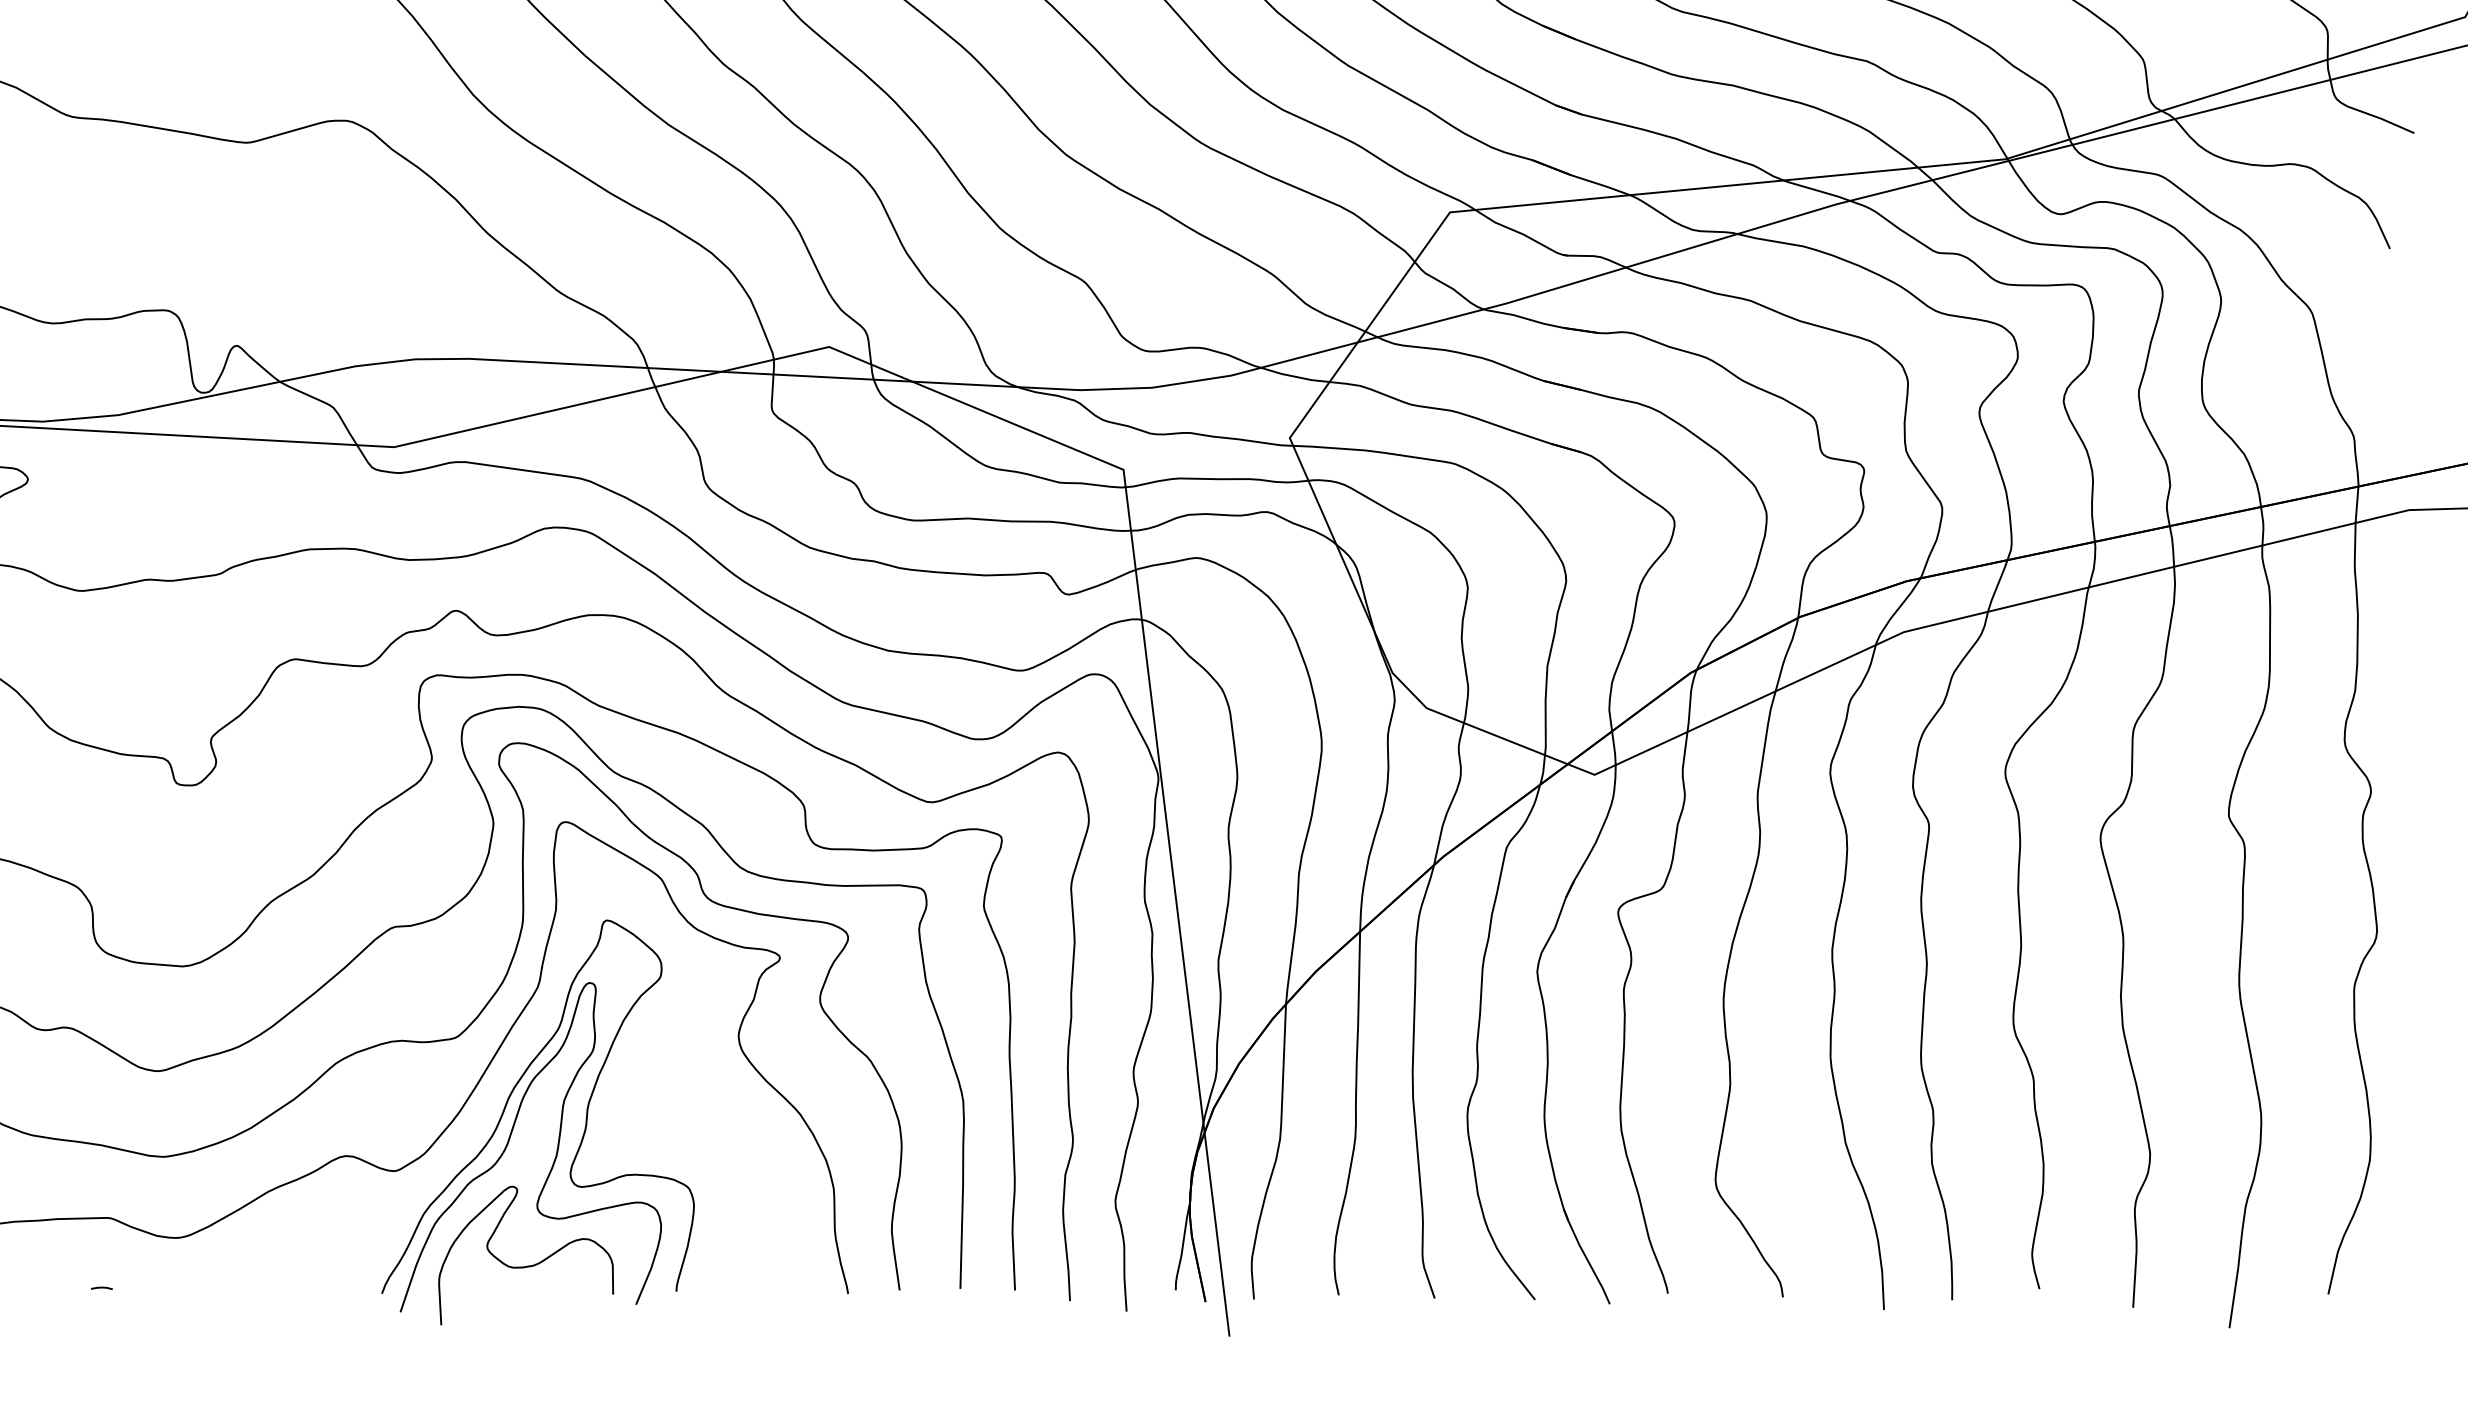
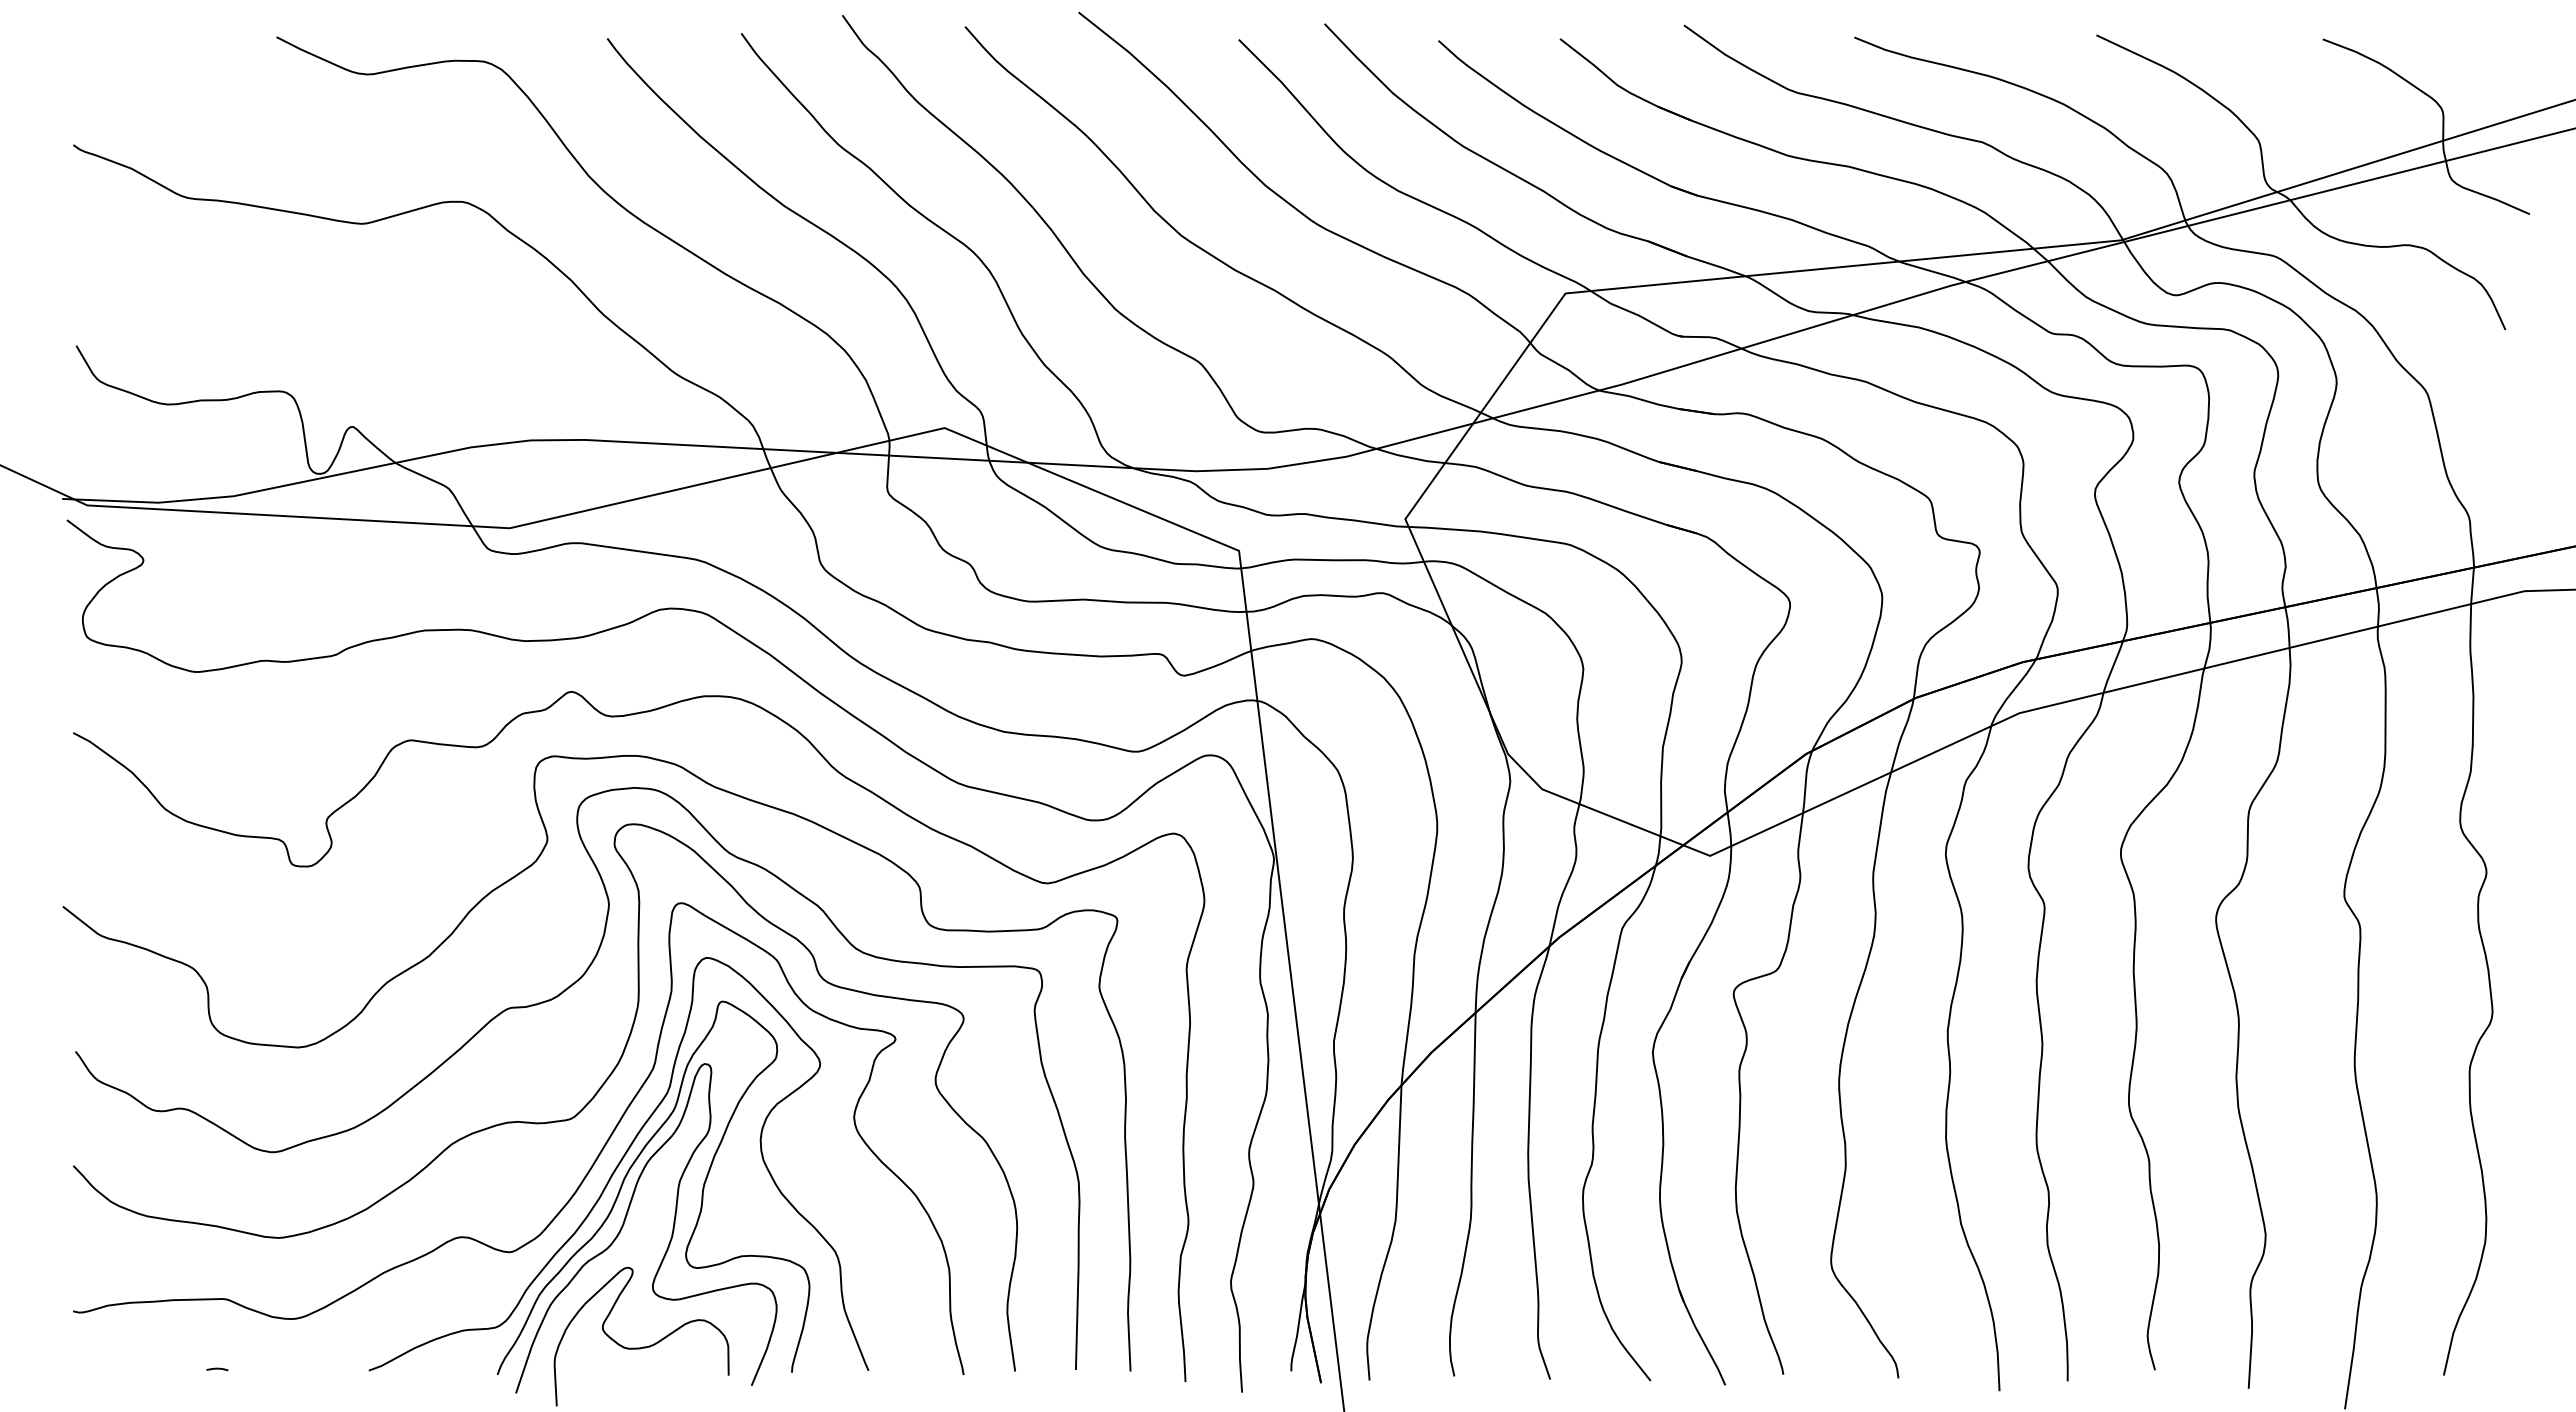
curve: (502, 1083) -> (618, 1164), added

